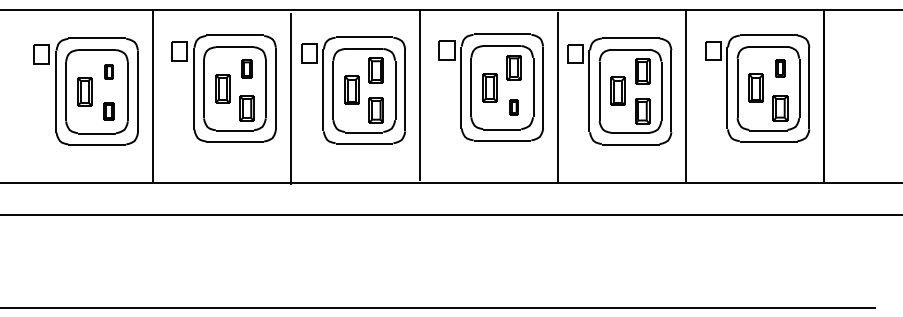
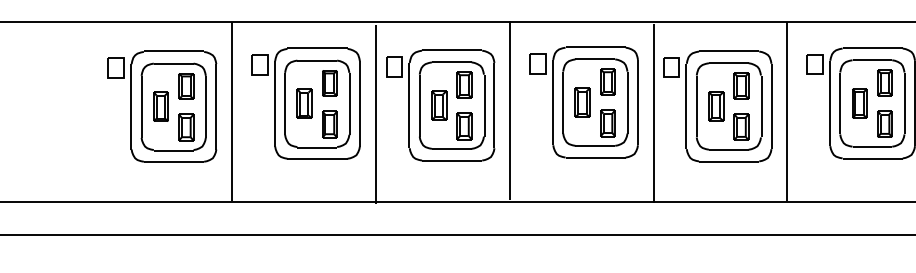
part: (246, 68) -> (329, 82), size x1.43
part: (780, 68) -> (884, 82), size x1.43
part: (108, 71) -> (185, 85), size x1.67
part: (513, 107) -> (607, 123), size x1.67
part: (108, 111) -> (185, 127), size x1.43

